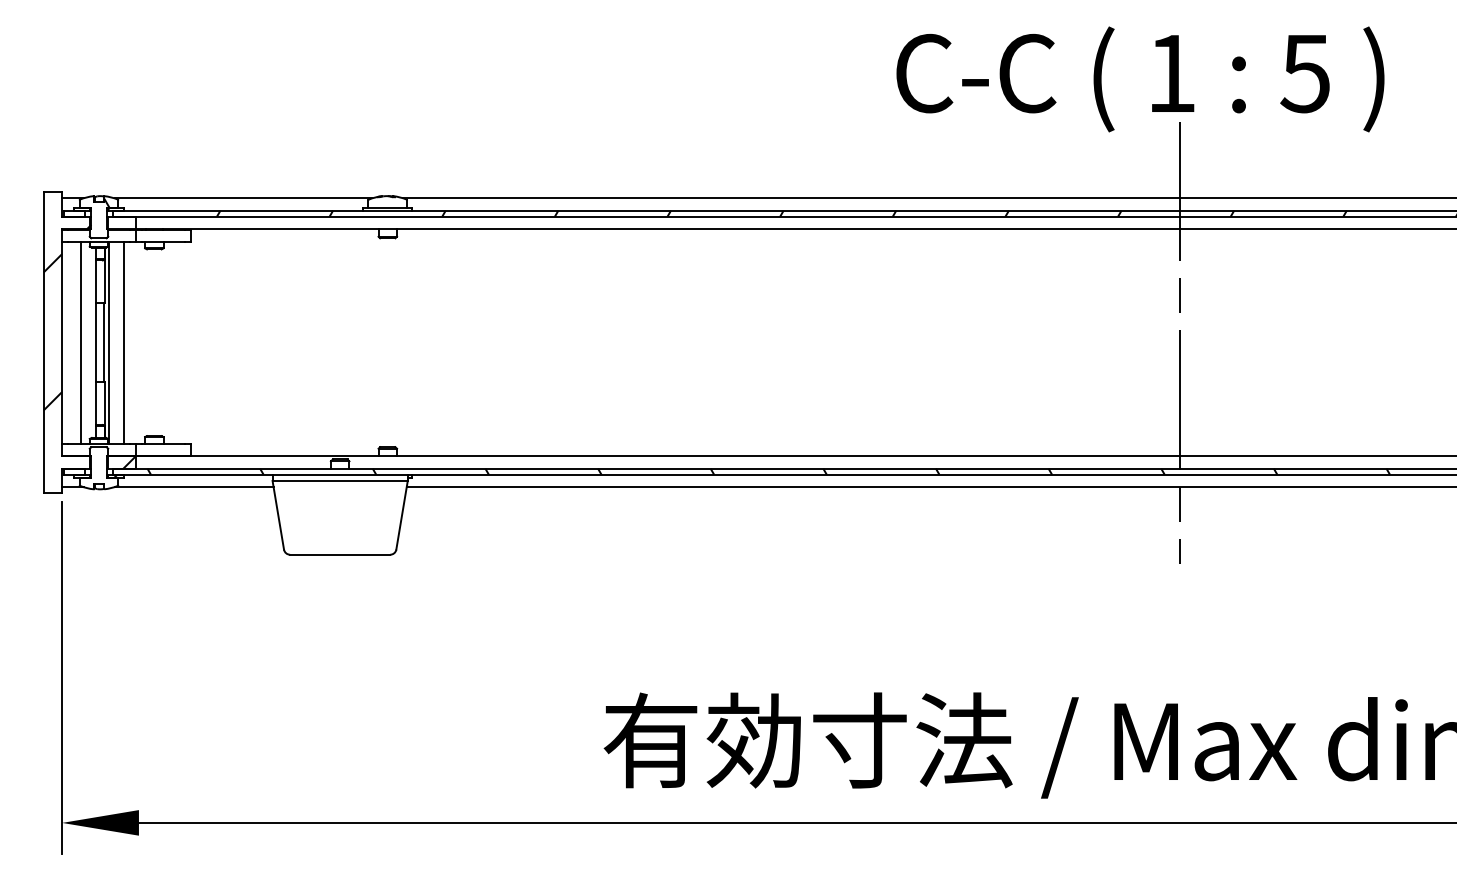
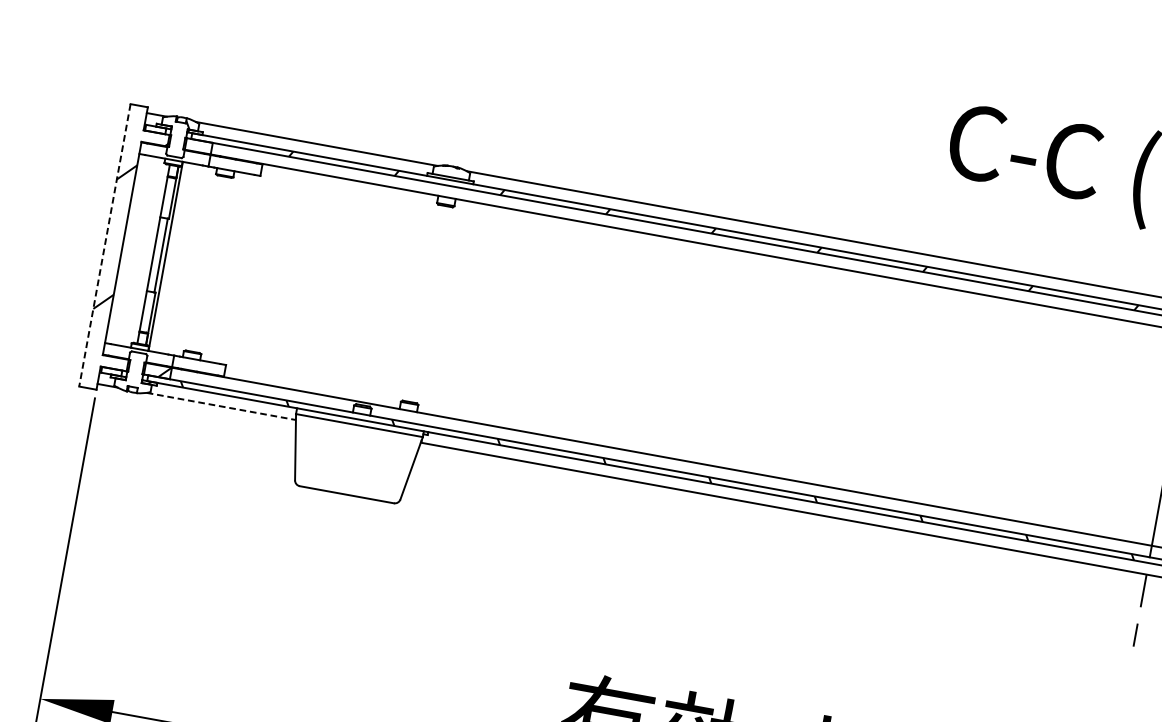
line: (43, 342) -> (104, 245), solid -> dashed
line: (80, 342) -> (139, 251), removed
line: (123, 342) -> (179, 258), removed
line: (194, 487) -> (221, 406), solid -> dashed

